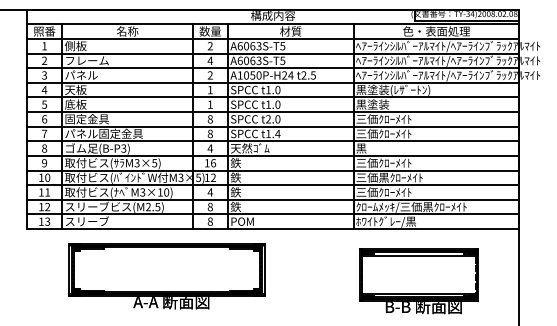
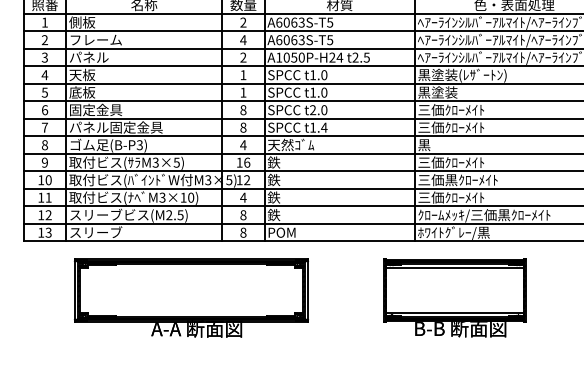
part: (418, 281) -> (454, 298), moved

